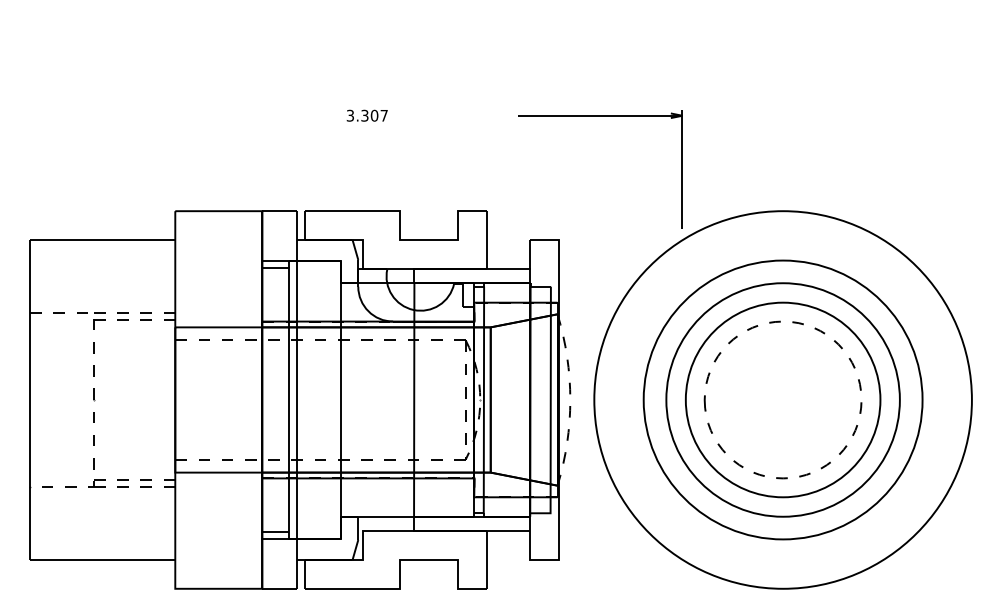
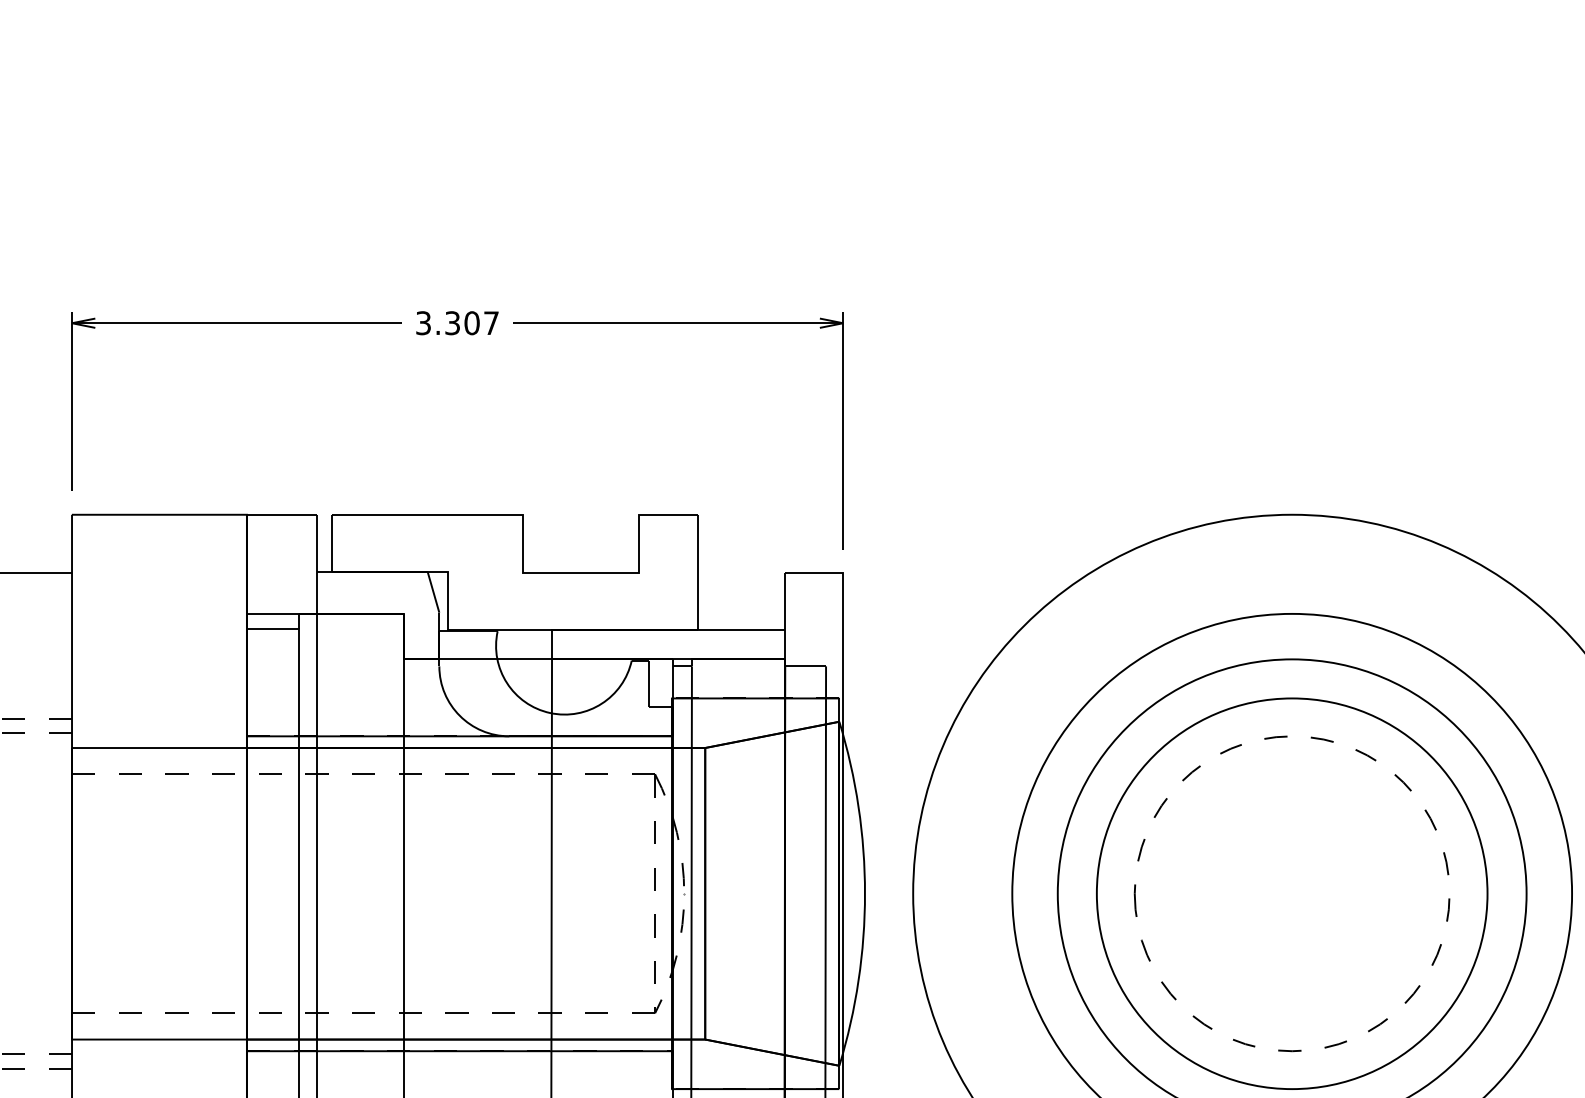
part: (256, 116) -> (235, 324), added
part: (600, 116) -> (678, 324), moved
arc: (570, 399) -> (865, 892), dashed -> solid

